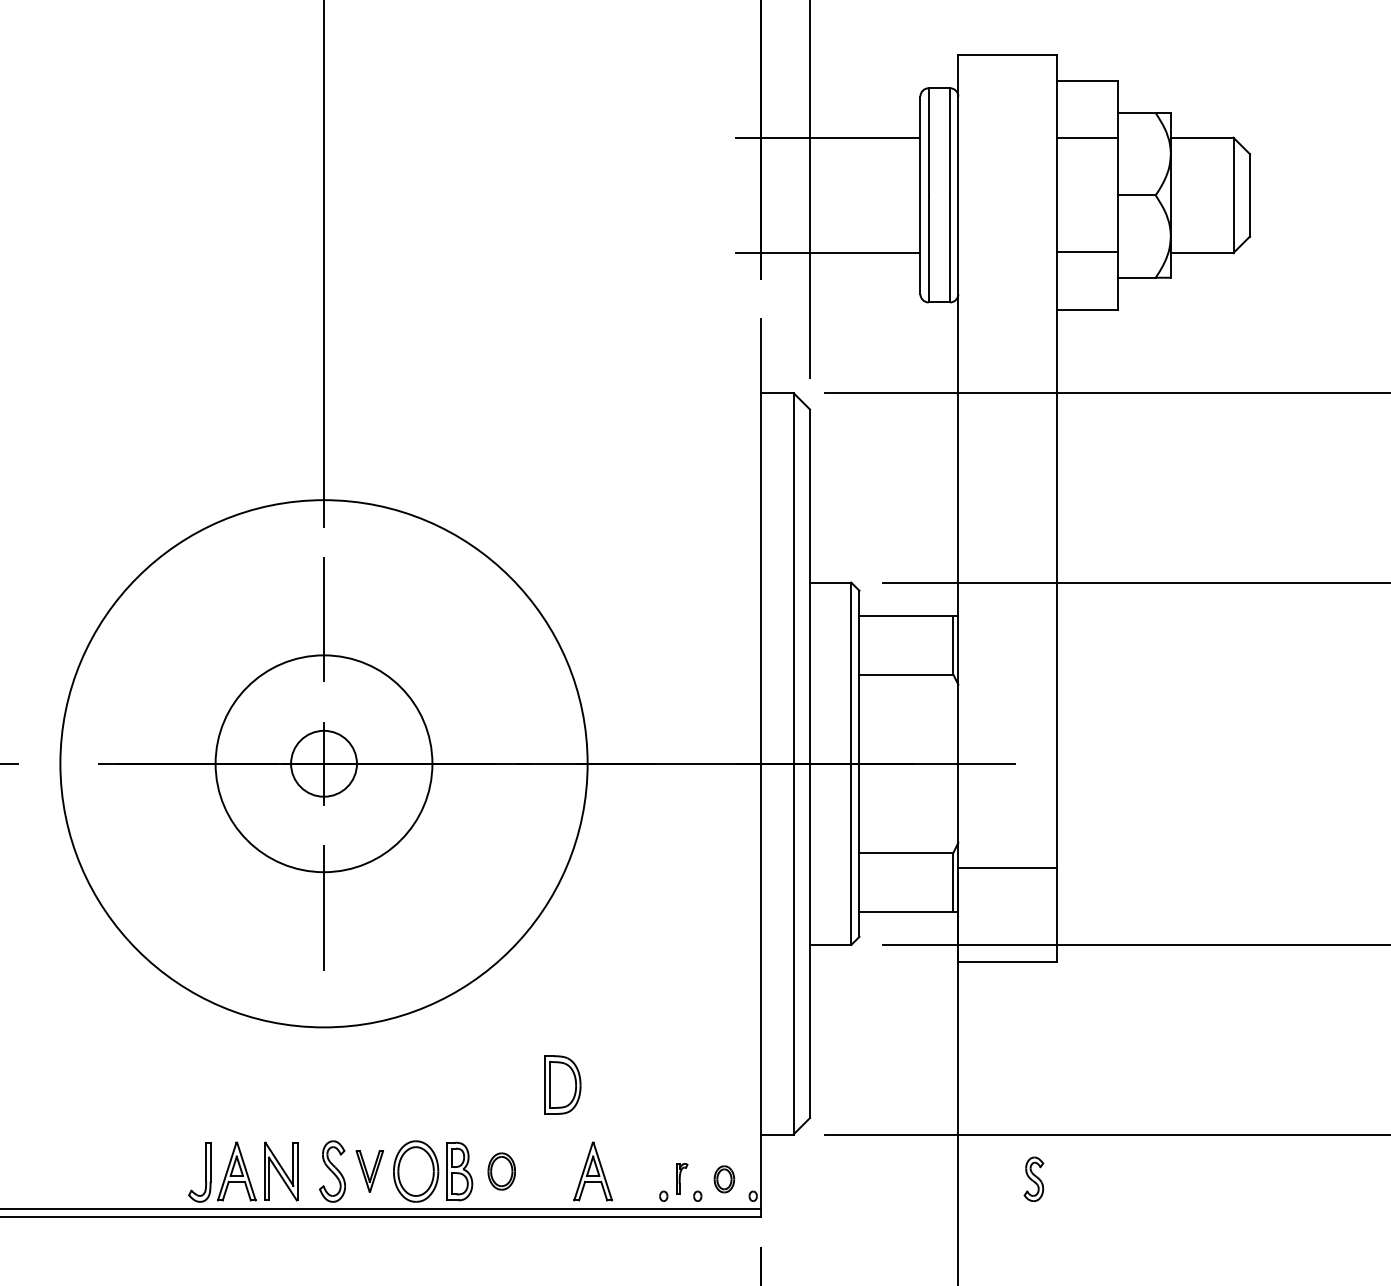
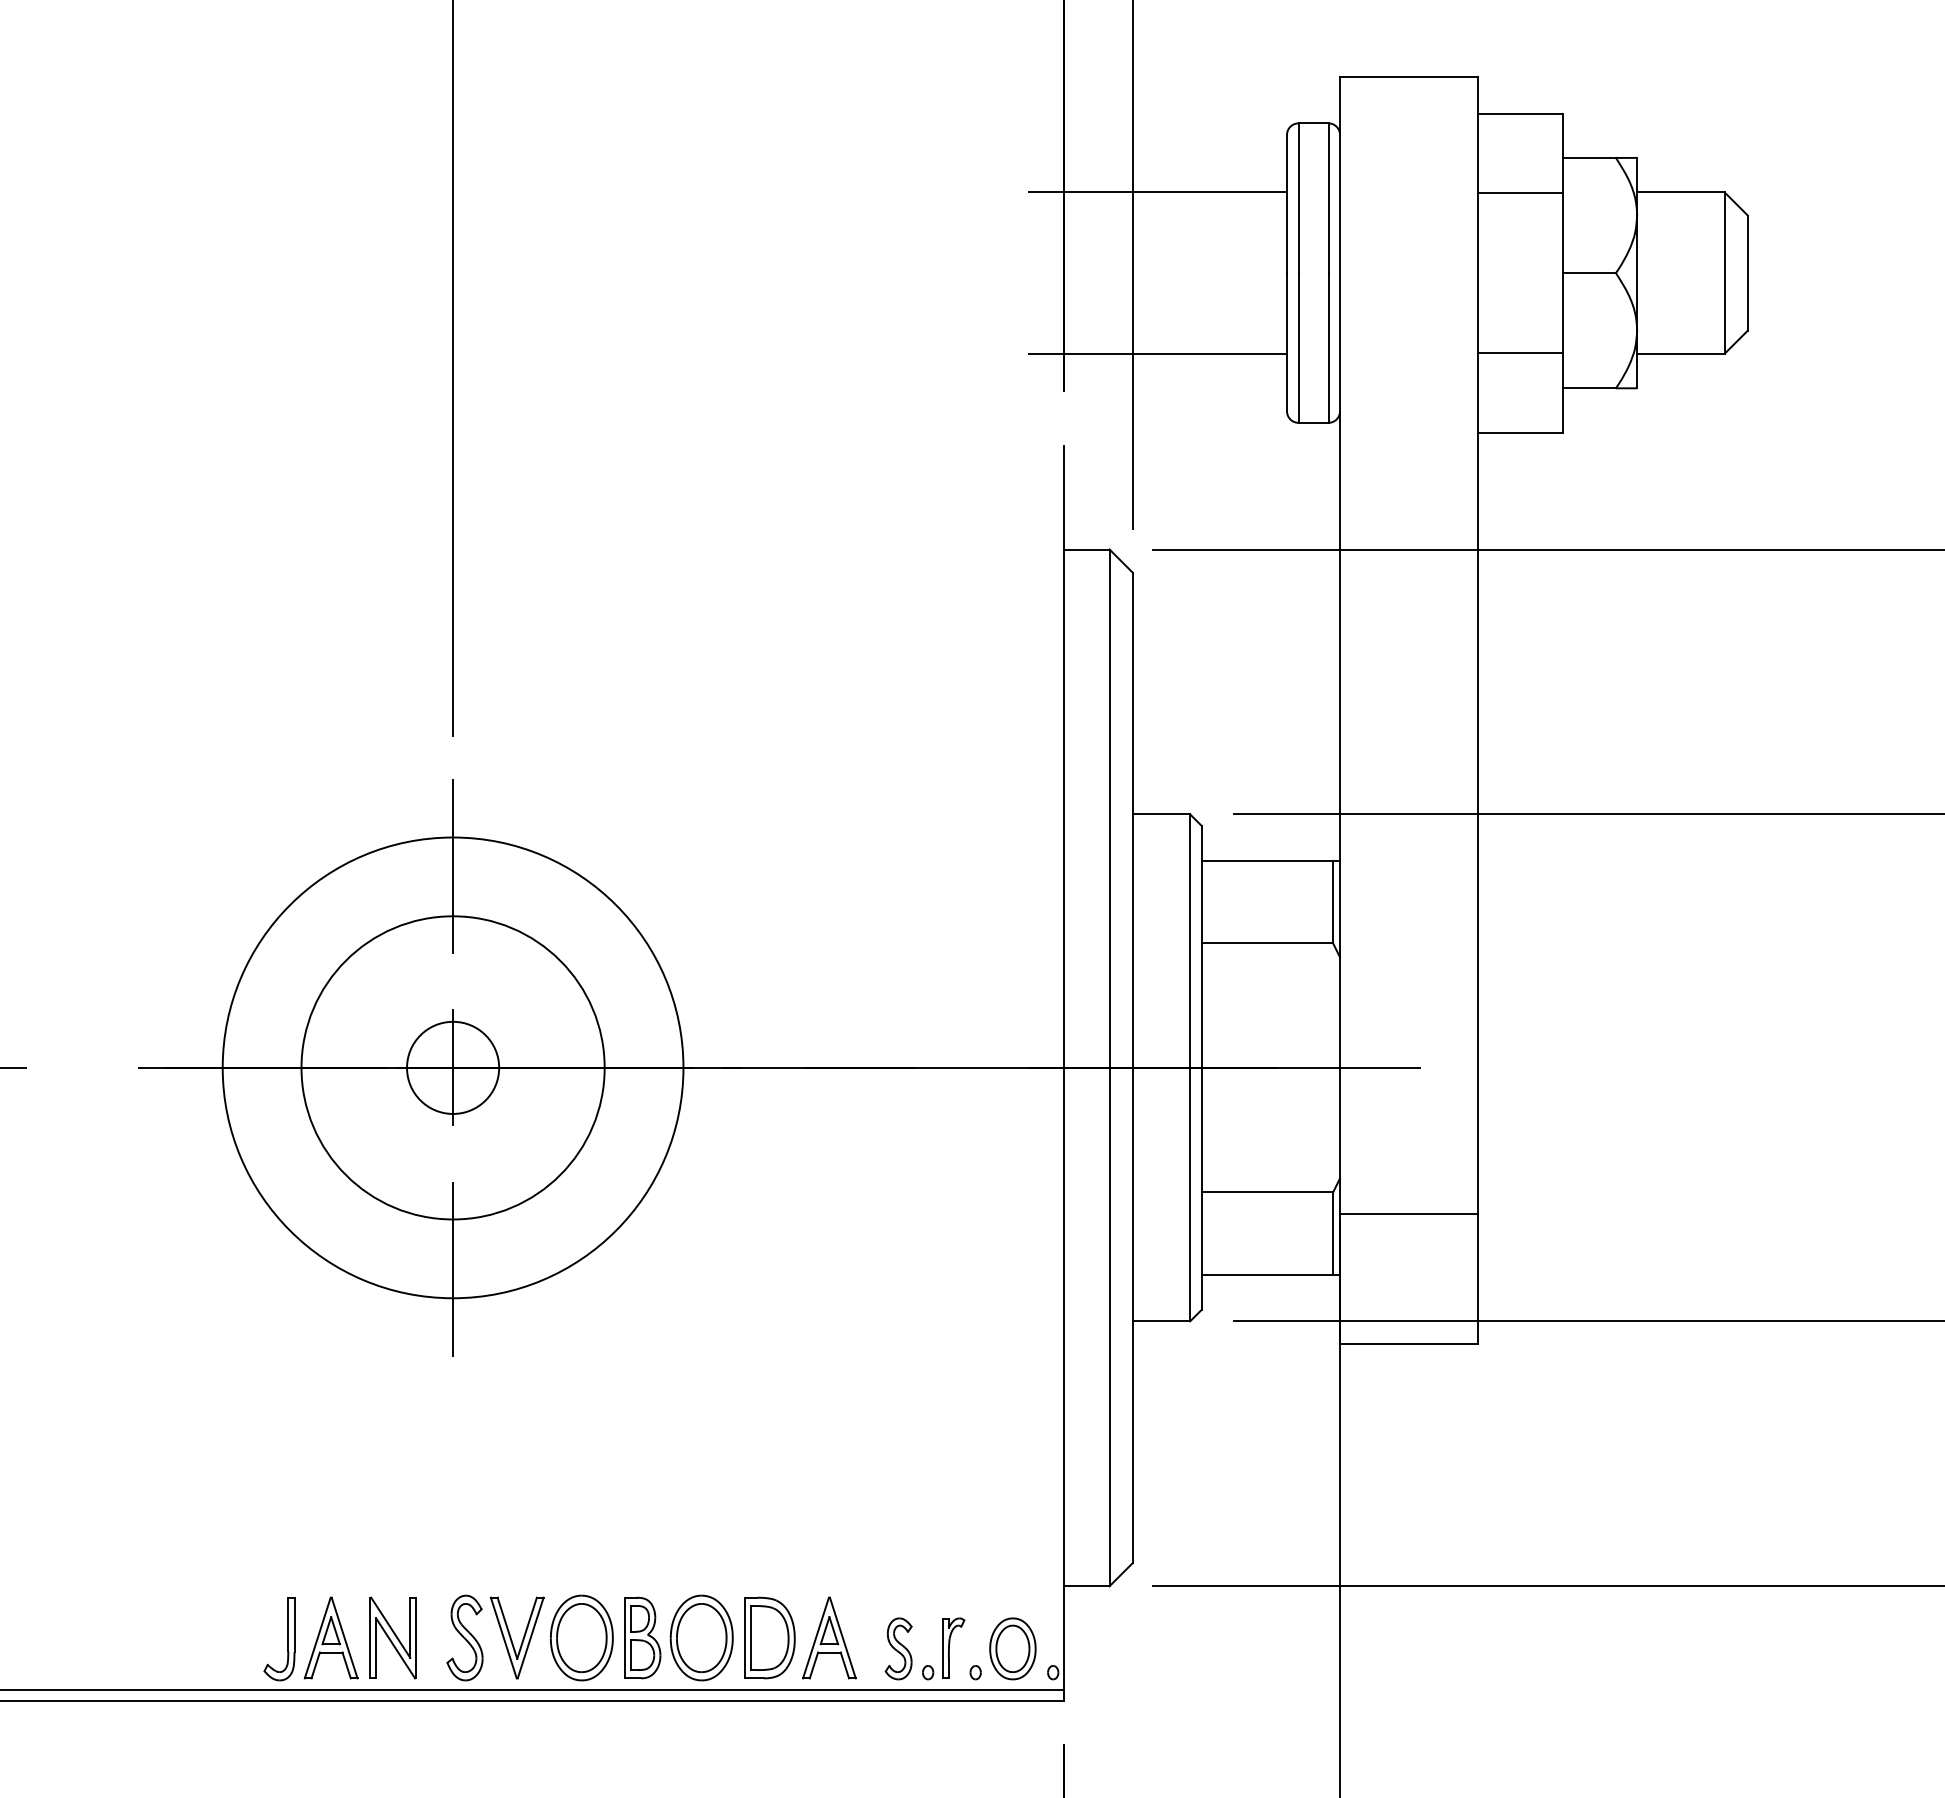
circle: (323, 763) -> (452, 1067), size x0.62
part: (562, 1084) -> (769, 1637), moved
part: (369, 1171) -> (516, 1637), size x1.43
part: (501, 1171) -> (701, 1637), size x1.67
part: (681, 1178) -> (953, 1647), size x1.43
part: (724, 1179) -> (1012, 1648), size x1.67
part: (1033, 1179) -> (898, 1648), moved

